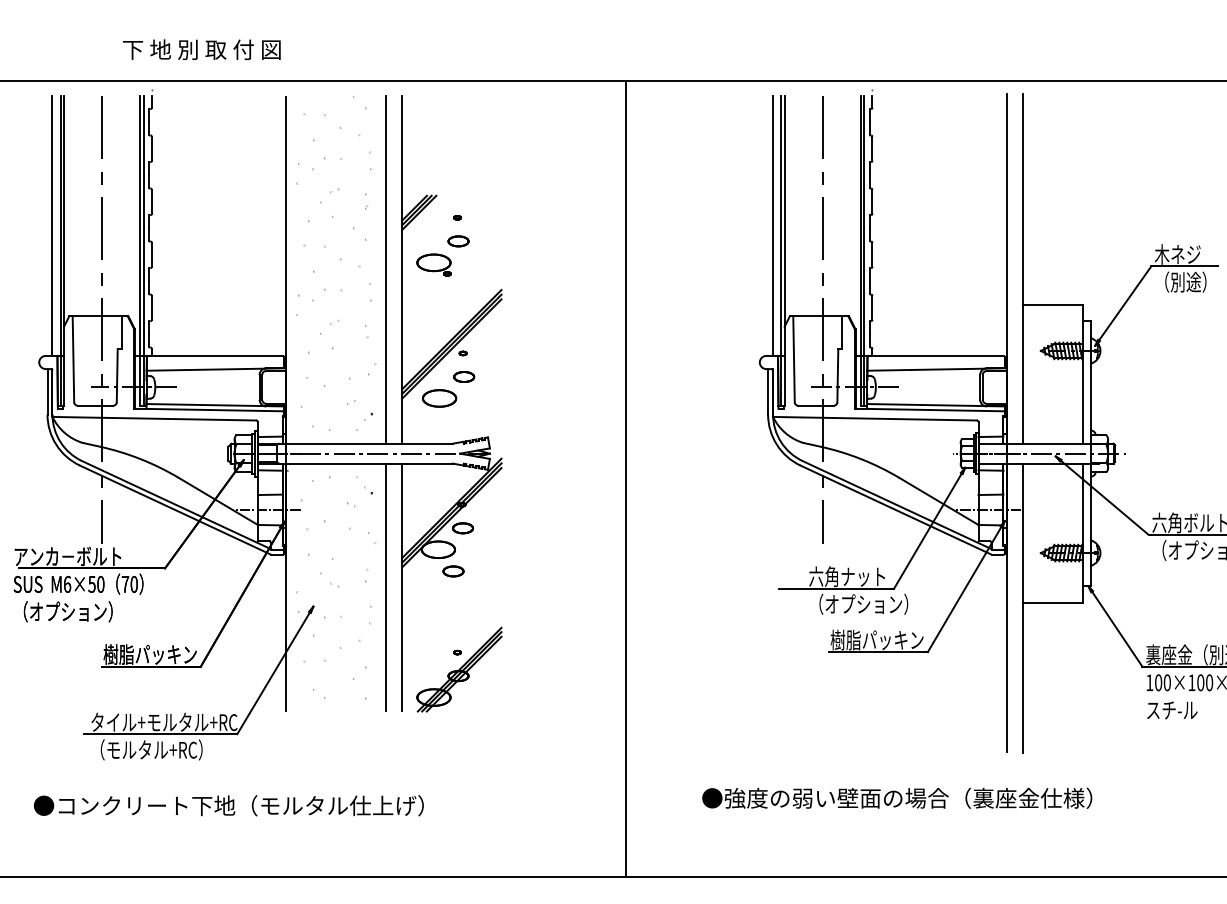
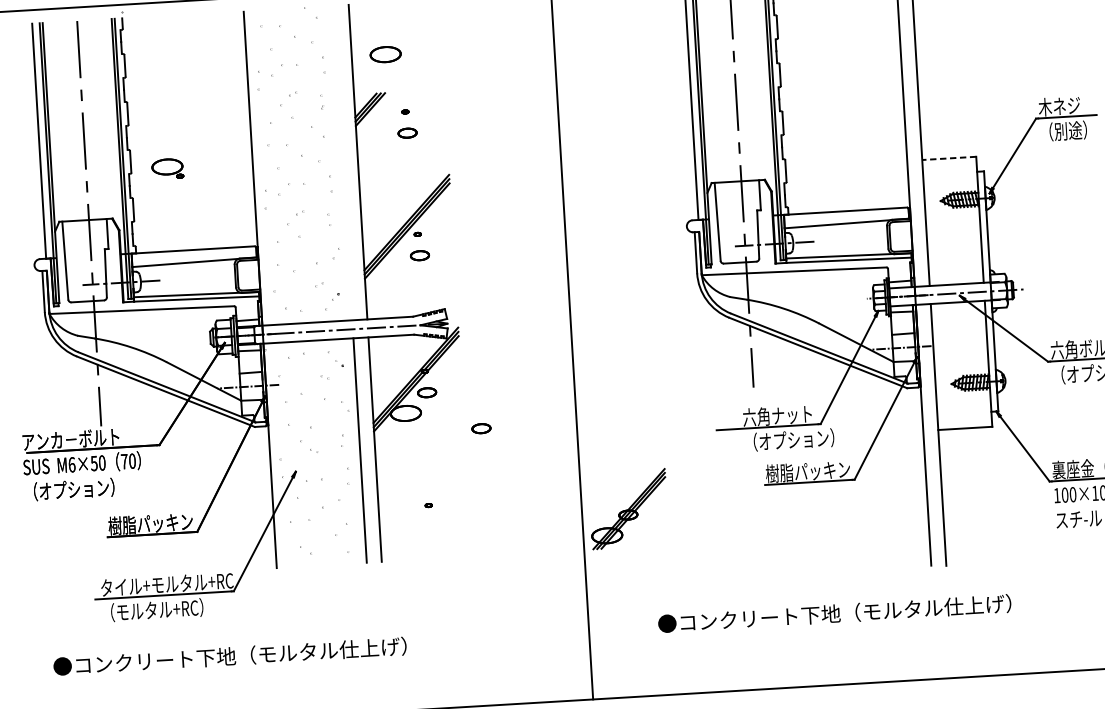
part: (433, 264) -> (167, 168), moved
line: (385, 269) -> (343, 162), removed
line: (1053, 304) -> (949, 158), solid -> dashed
part: (439, 398) -> (385, 54), moved
part: (453, 571) -> (481, 428), moved
part: (459, 669) -> (628, 509), moved
text: (904, 797) -> (841, 612), ●強度の弱い壁面の場合（裏座金仕様） -> ●コンクリート下地（モルタル仕上げ）

